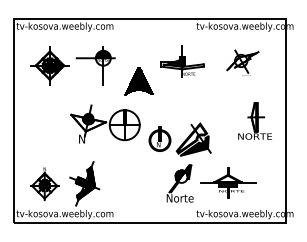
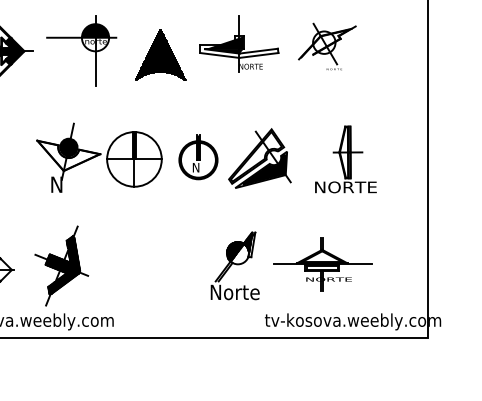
part: (242, 62) -> (326, 45), moved
part: (138, 81) -> (159, 56), moved
part: (254, 120) -> (344, 158), moved
part: (179, 139) -> (233, 158), moved

